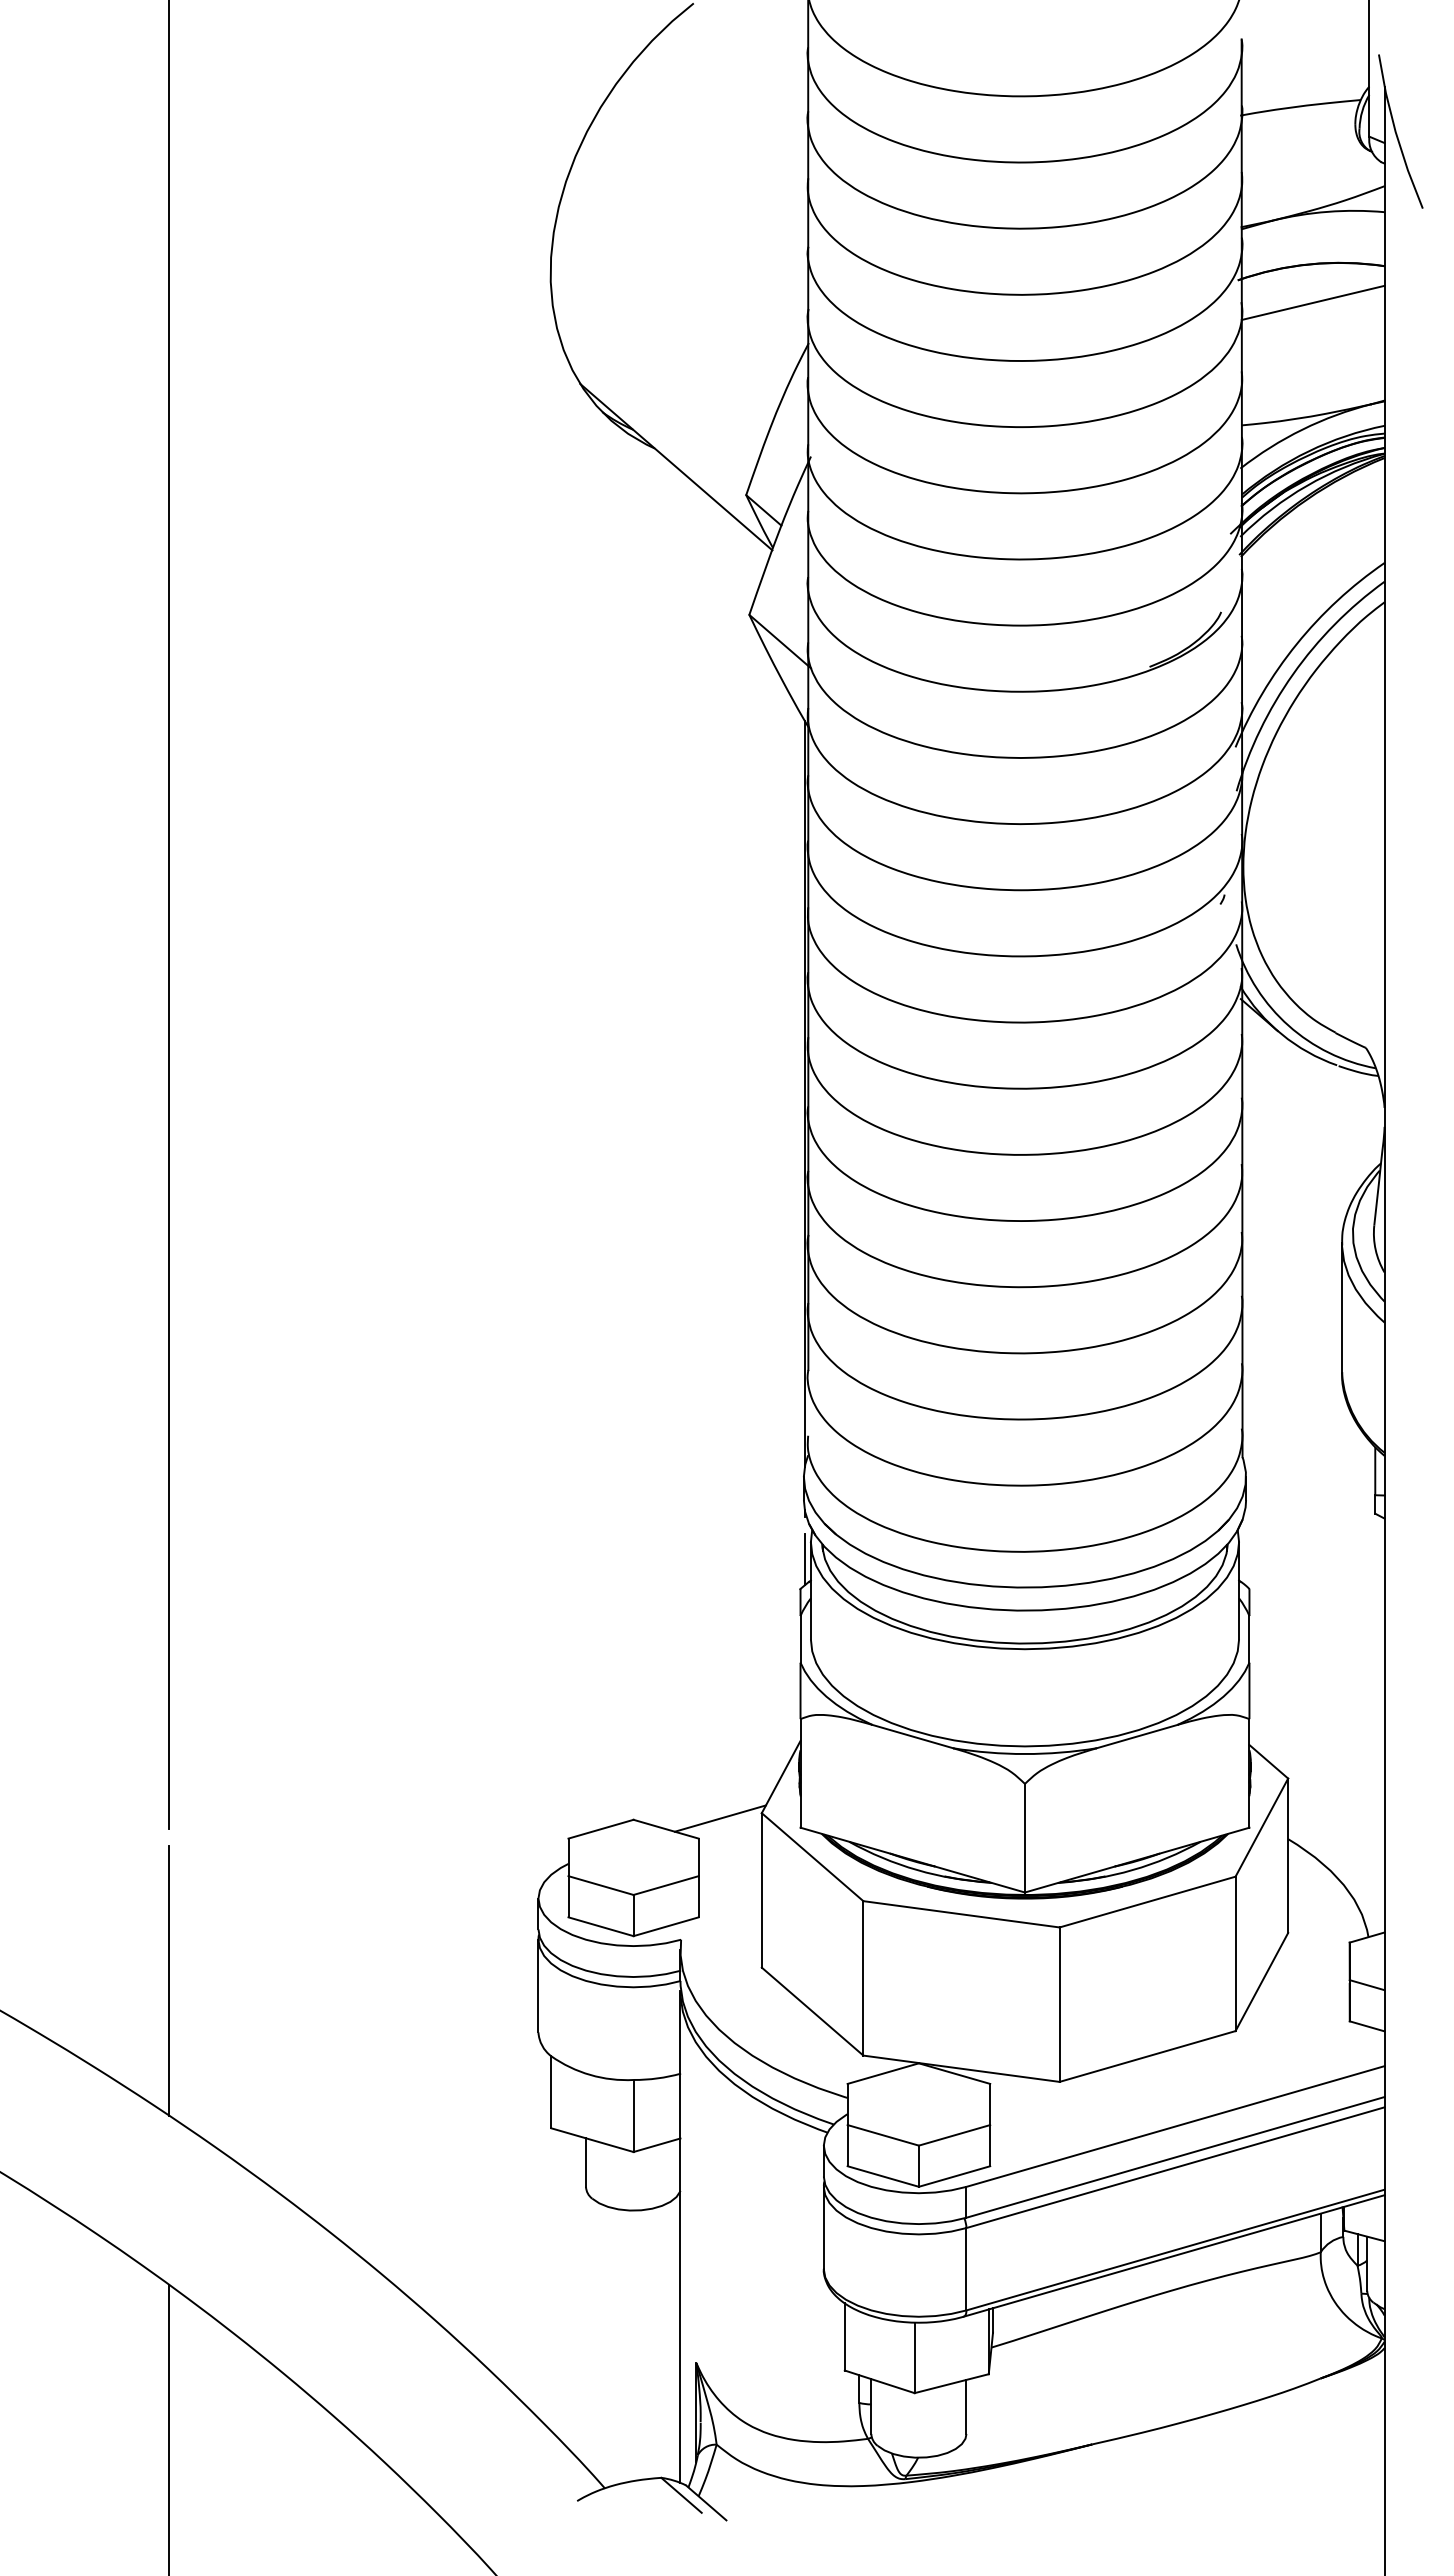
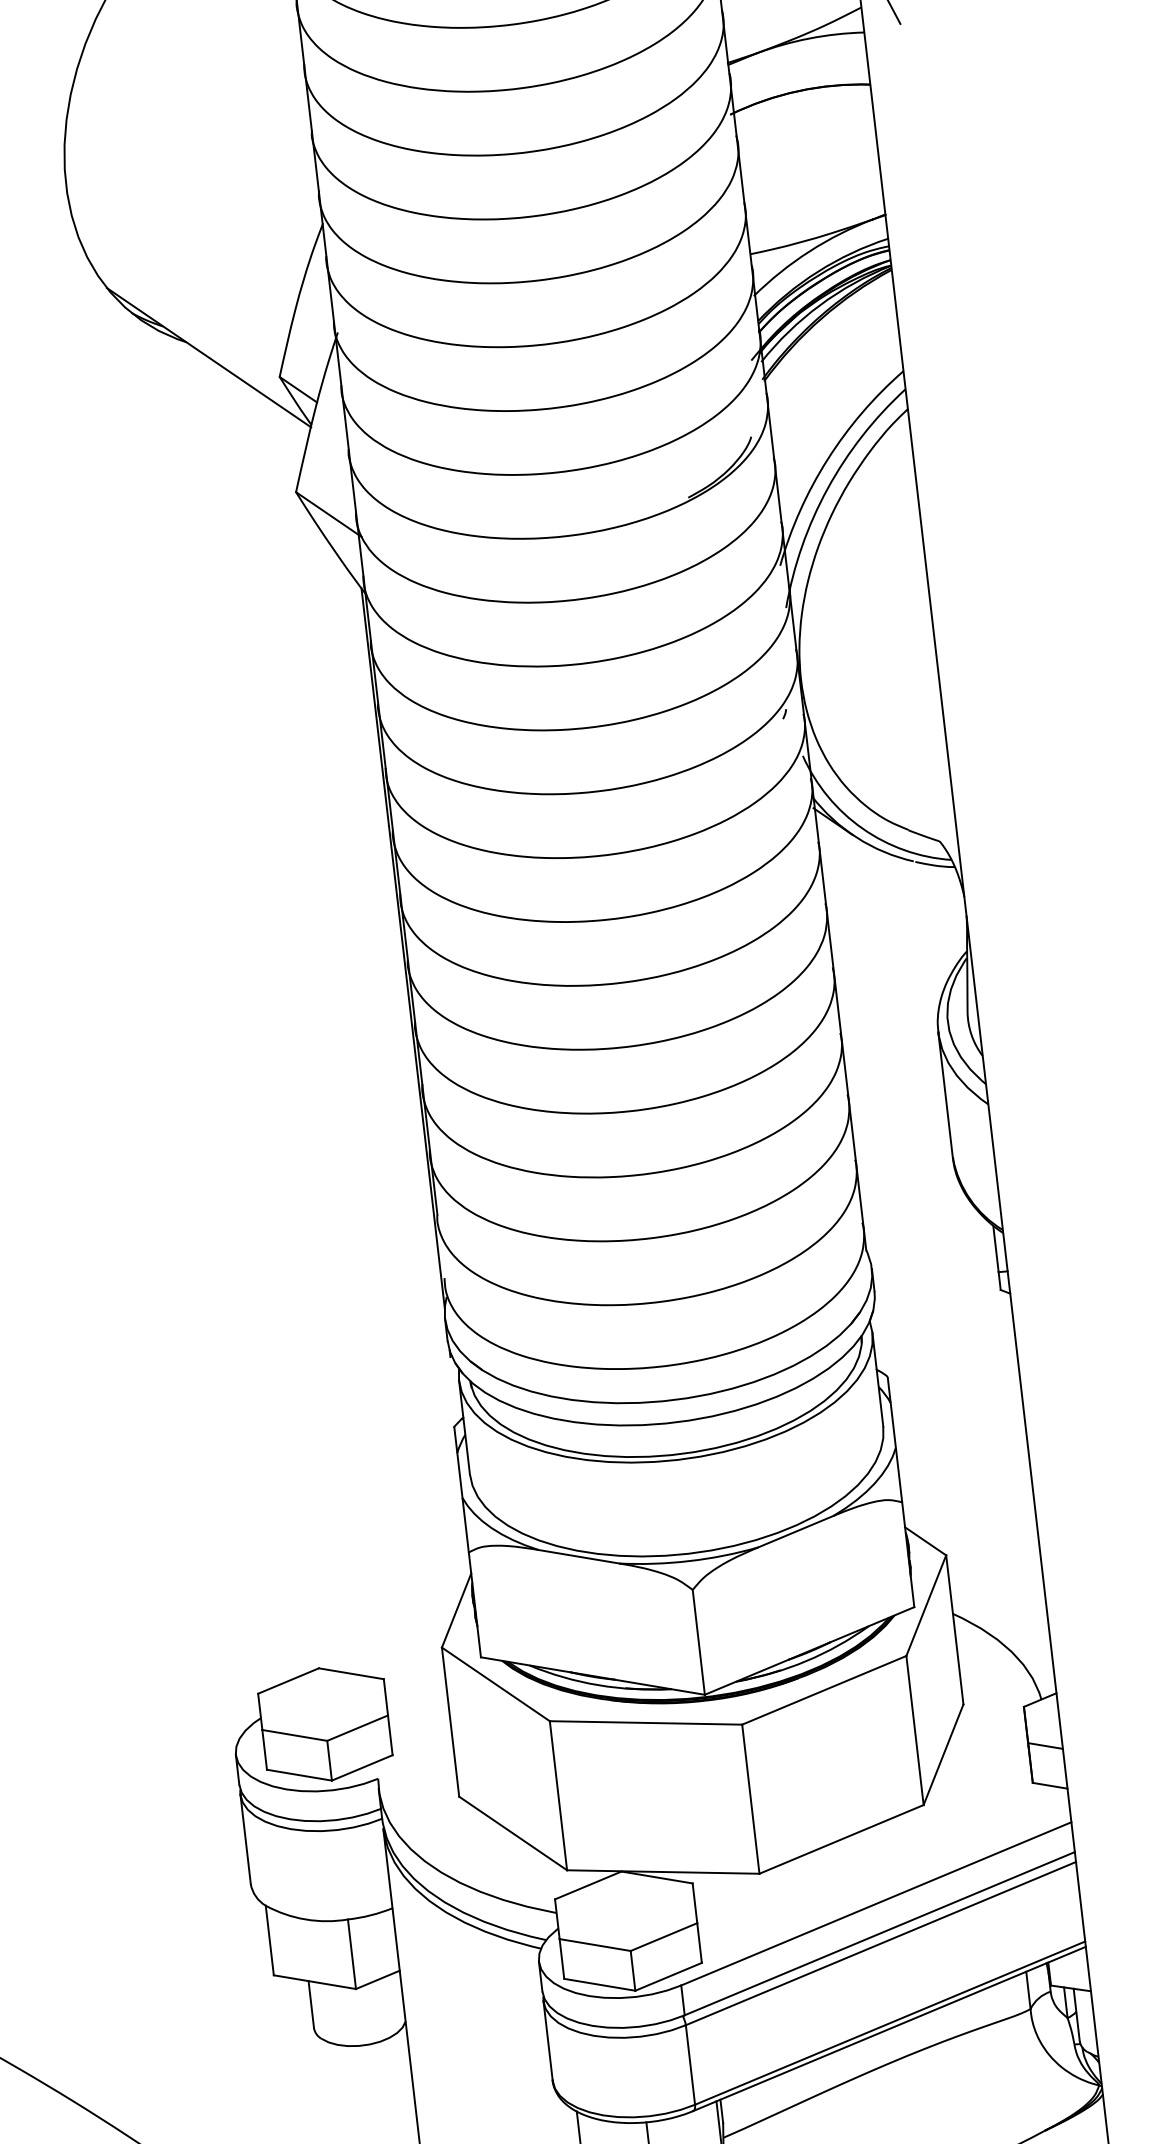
line: (1312, 302) -> (804, 127), removed
line: (804, 1559) -> (454, 1397), removed
line: (719, 1818) -> (401, 1657), removed

